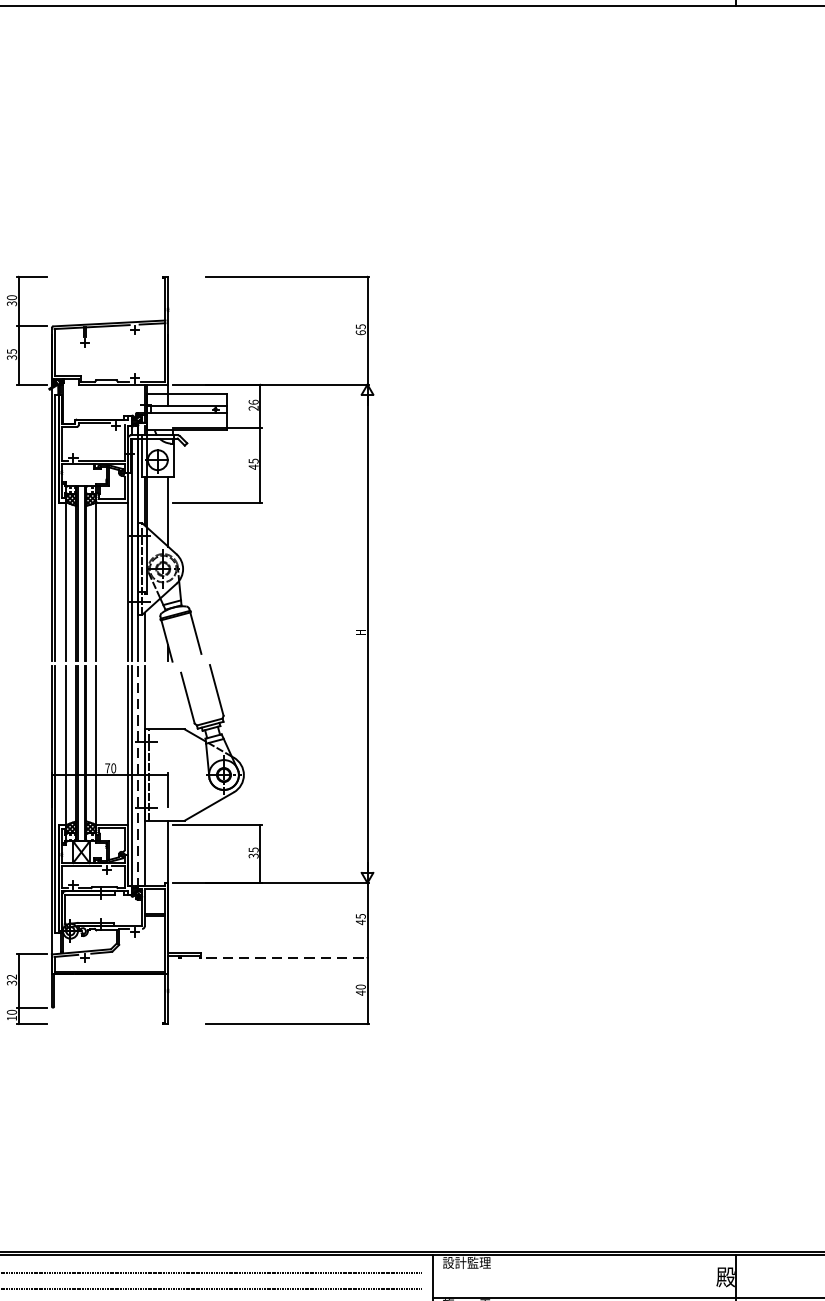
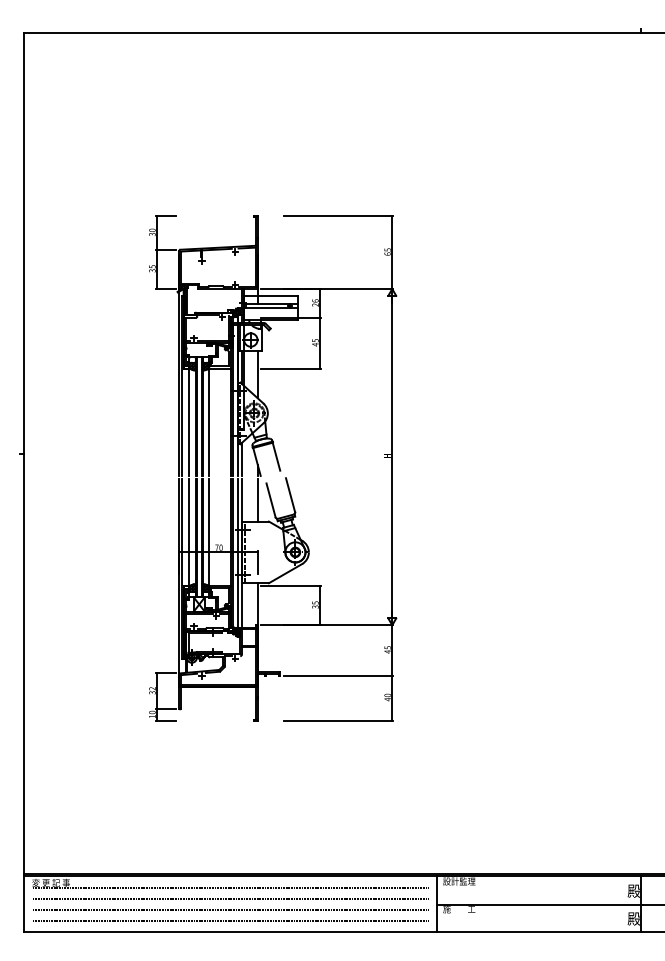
line: (167, 698) -> (257, 500), added
line: (138, 776) -> (237, 553), dashed -> solid
line: (287, 957) -> (338, 675), dashed -> solid

